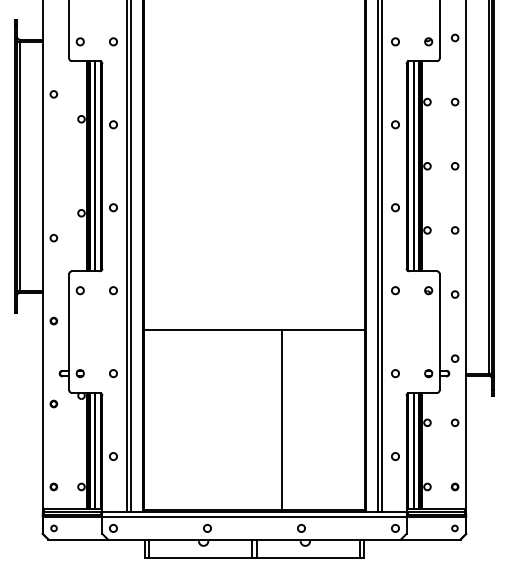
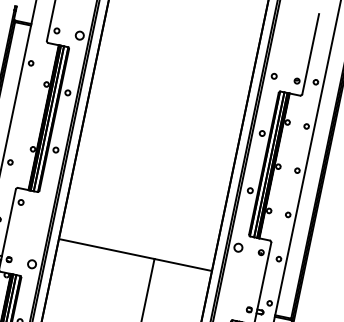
circle: (113, 41) -> (79, 35), size x1.6
circle: (113, 290) -> (44, 207), removed
circle: (395, 290) -> (238, 247), size x1.6
circle: (113, 373) -> (32, 264), size x1.6
circle: (395, 373) -> (226, 304), removed

